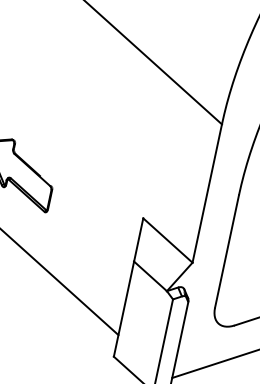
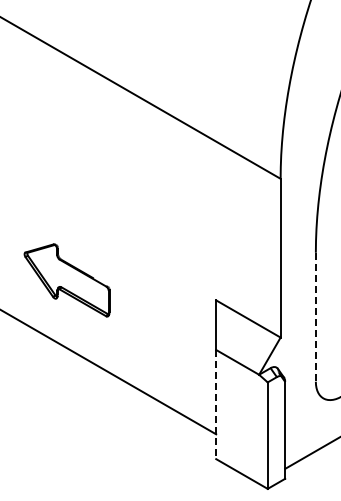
line: (226, 251) -> (315, 317), solid -> dashed
line: (124, 309) -> (216, 404), solid -> dashed

